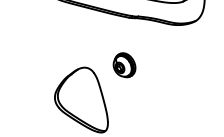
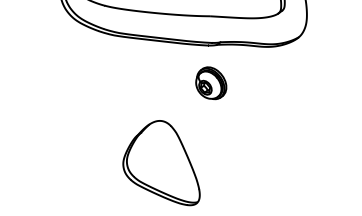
part: (124, 65) -> (211, 83), moved

